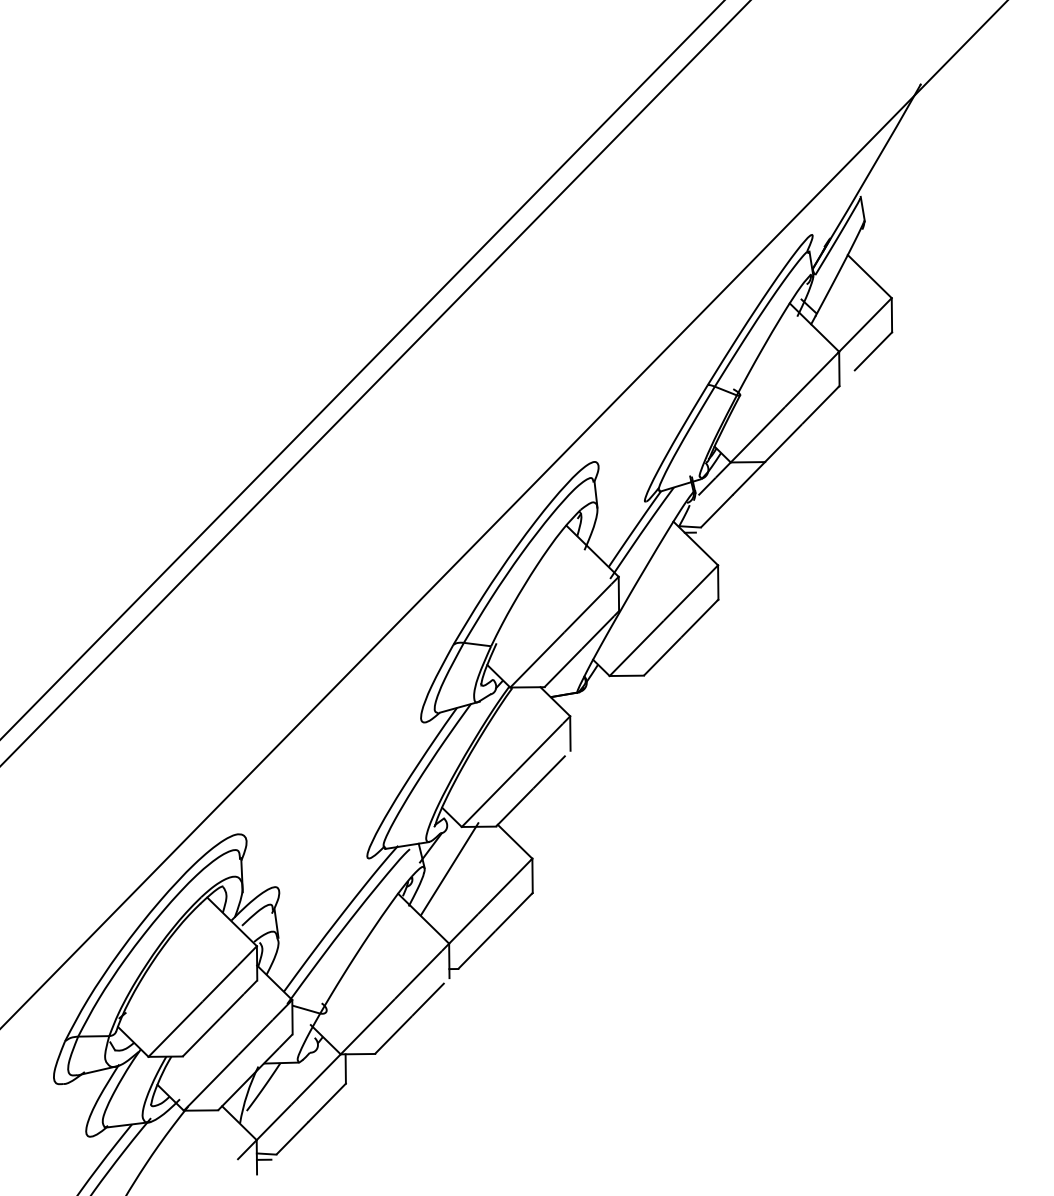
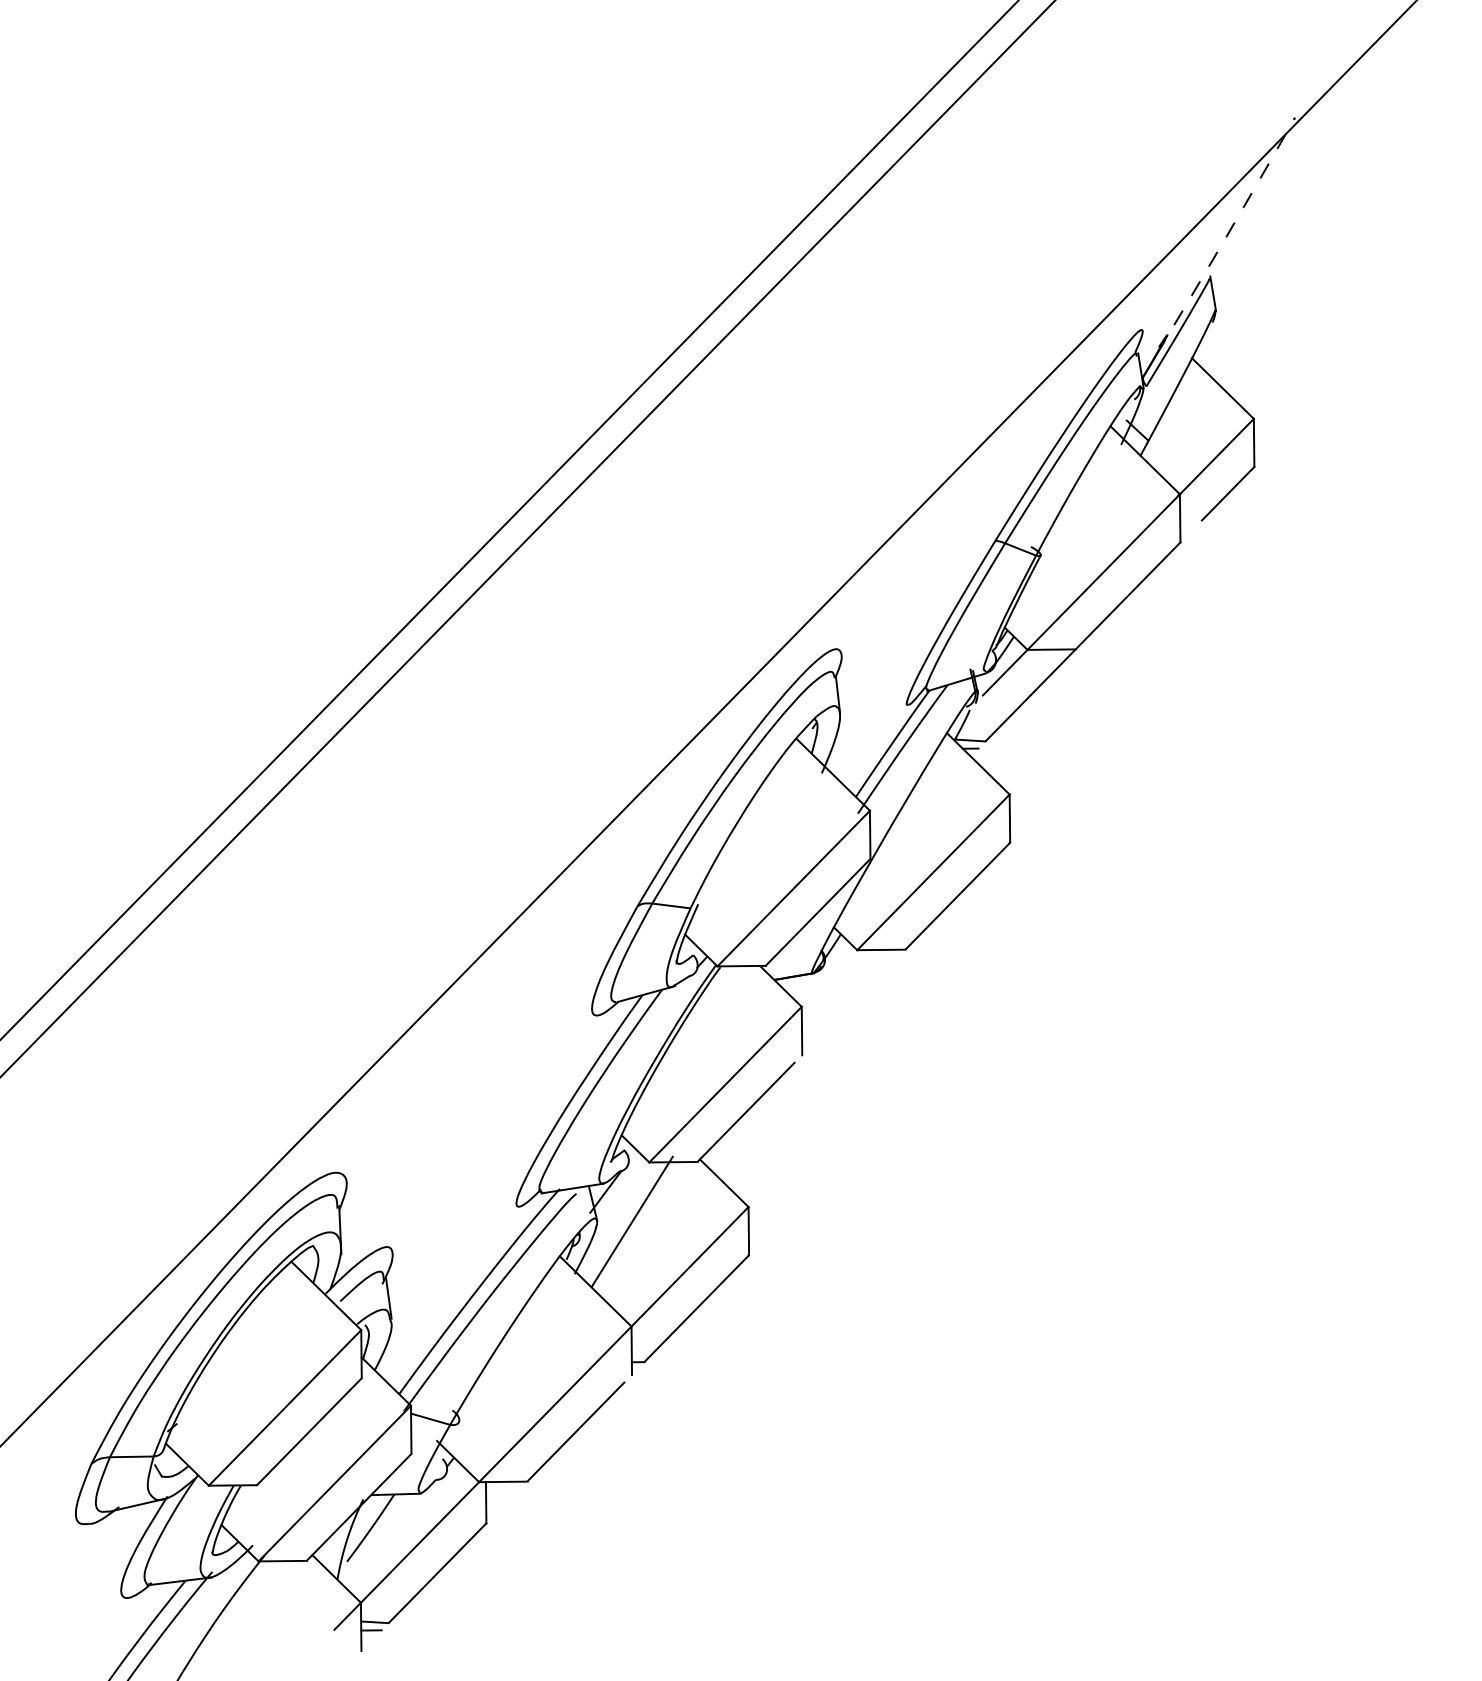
arc: (872, 168) -> (1226, 236), solid -> dashed

